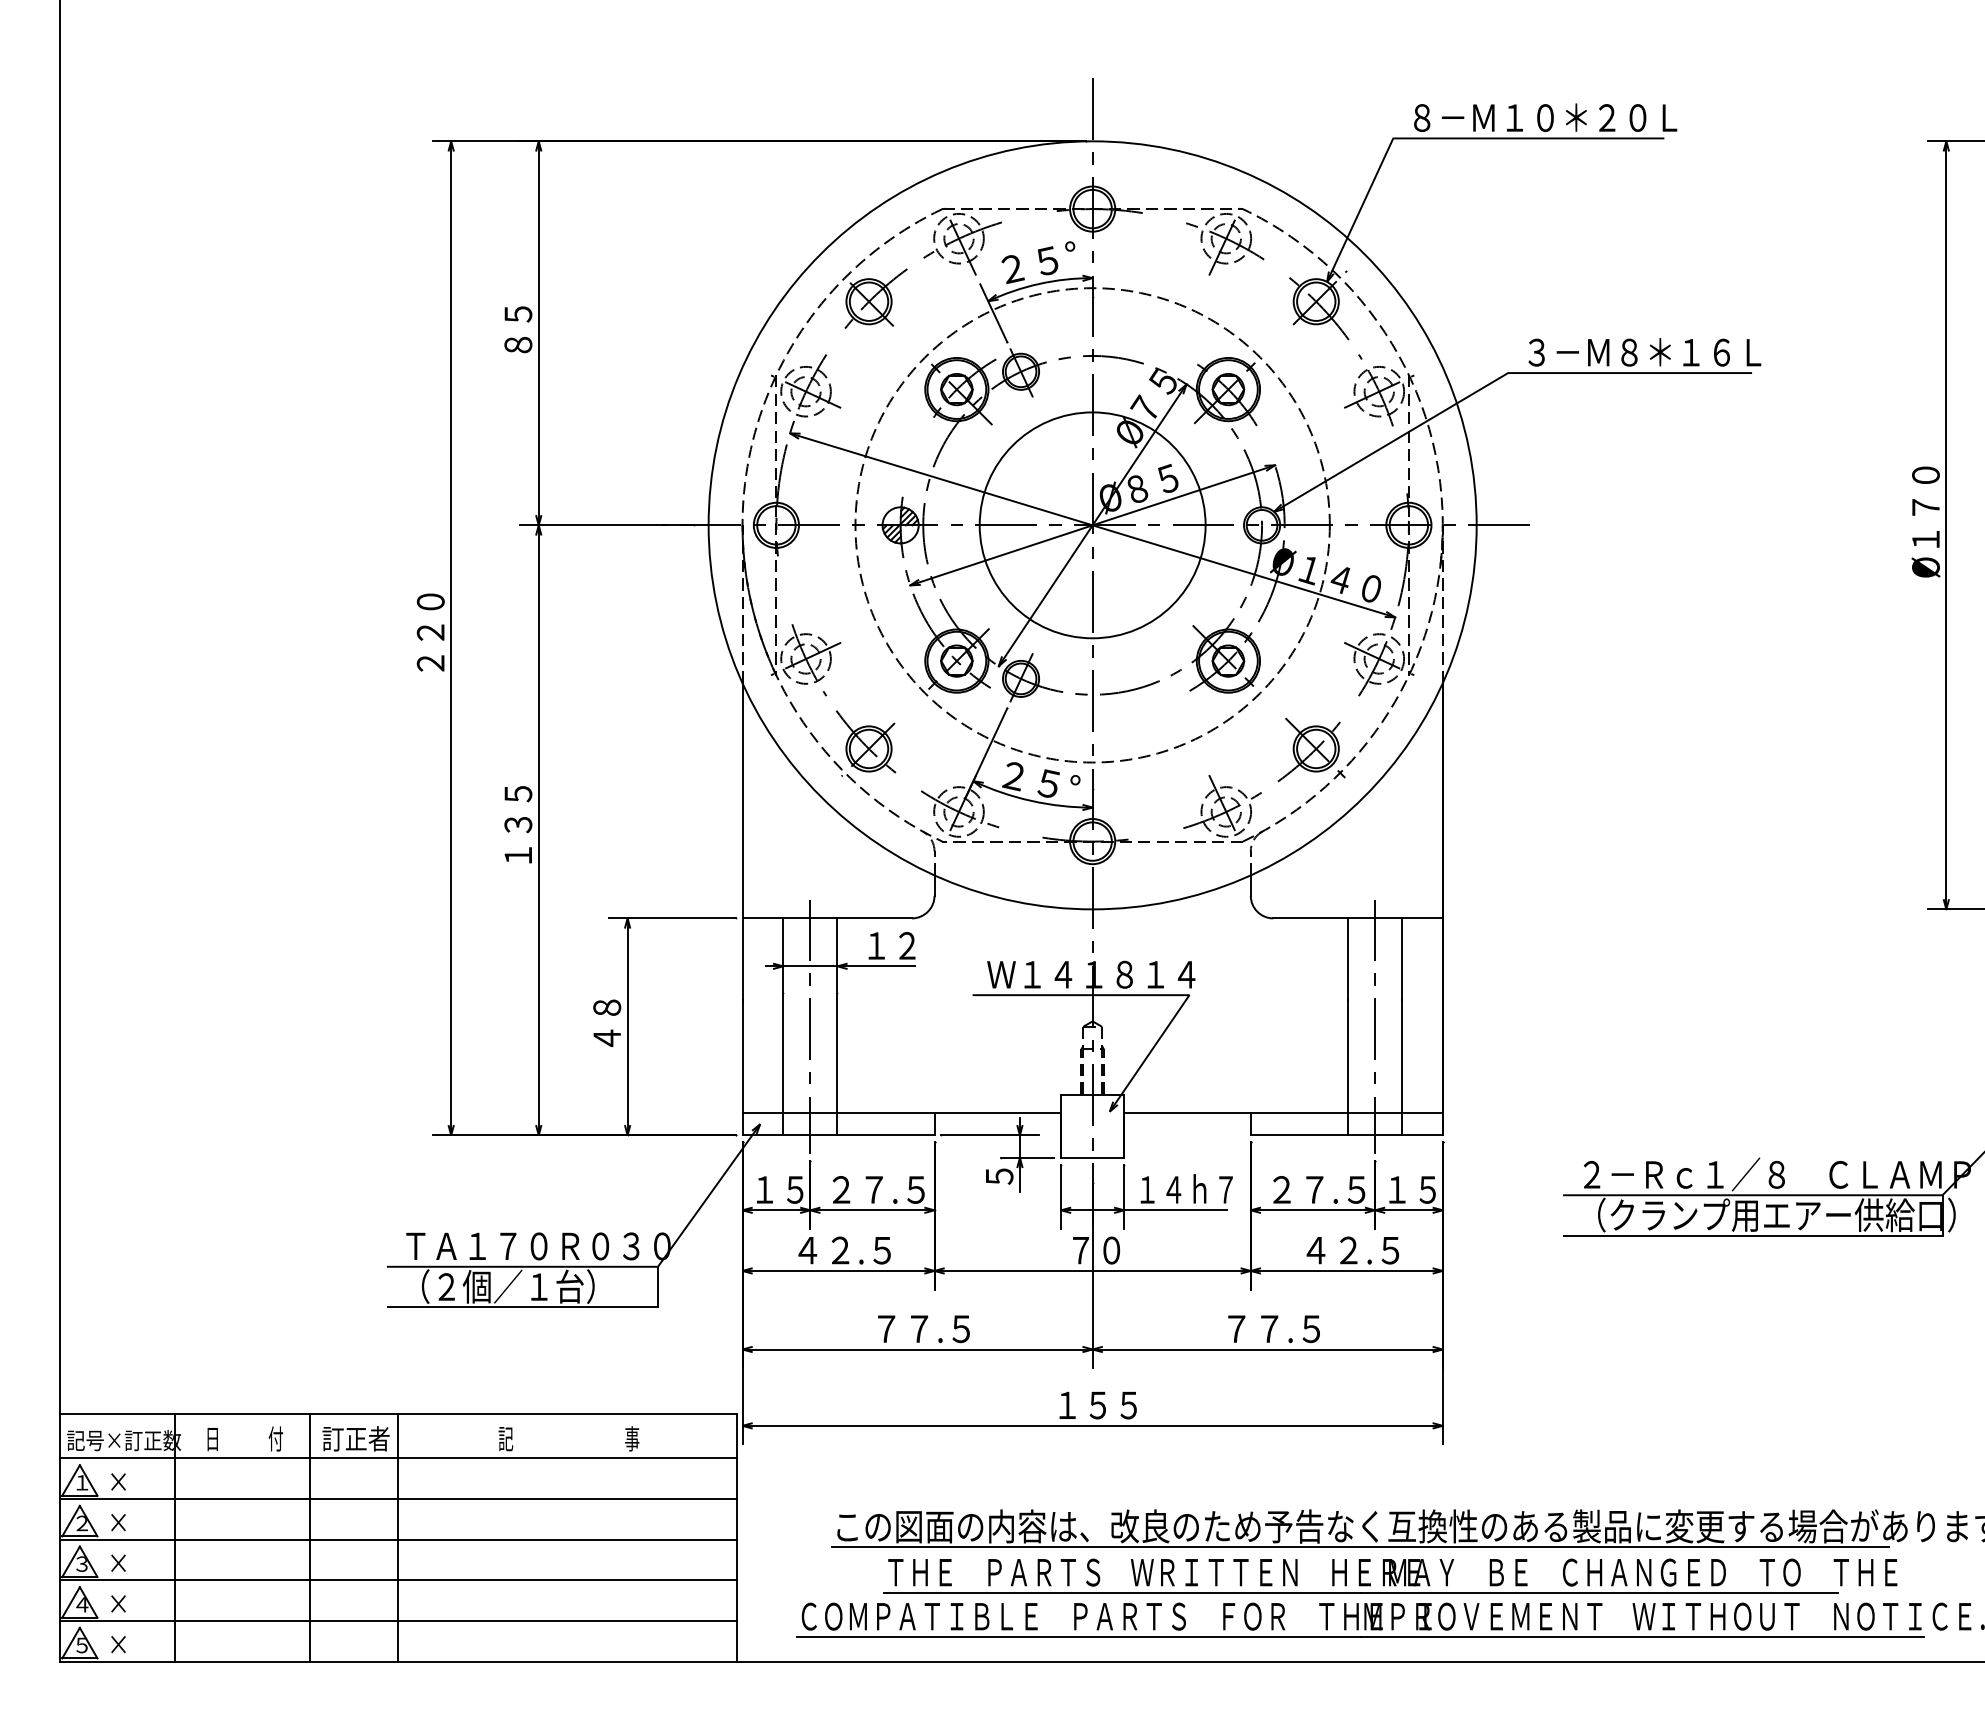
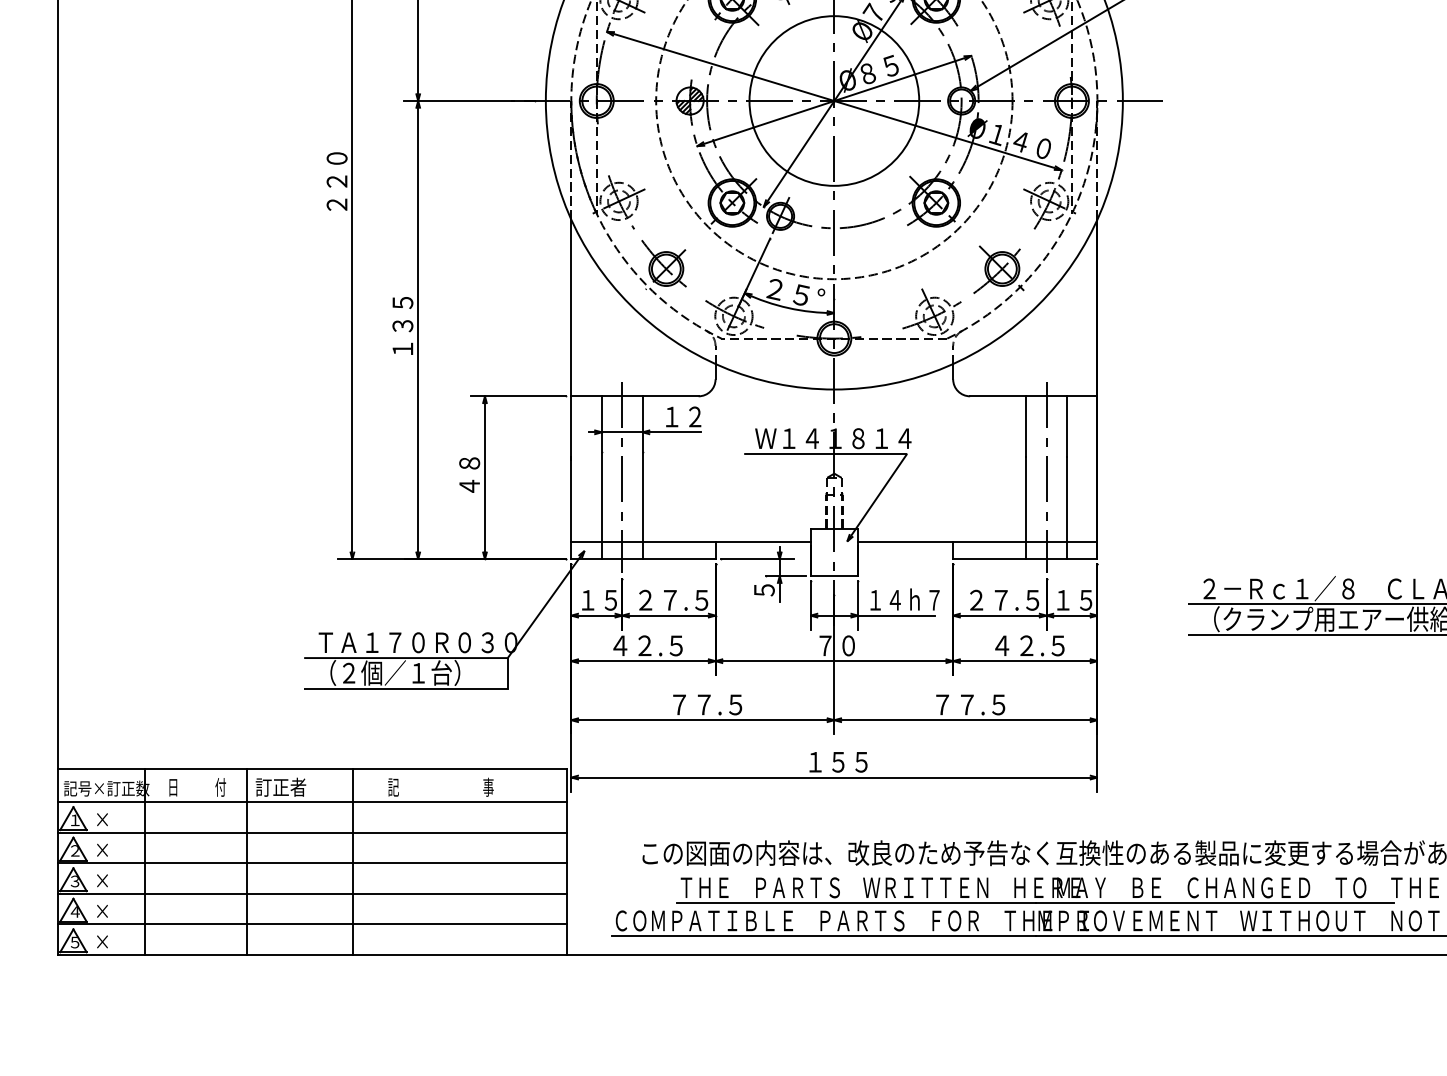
line: (398, 1537) -> (352, 861), moved
line: (1360, 1547) -> (1035, 868), removed

